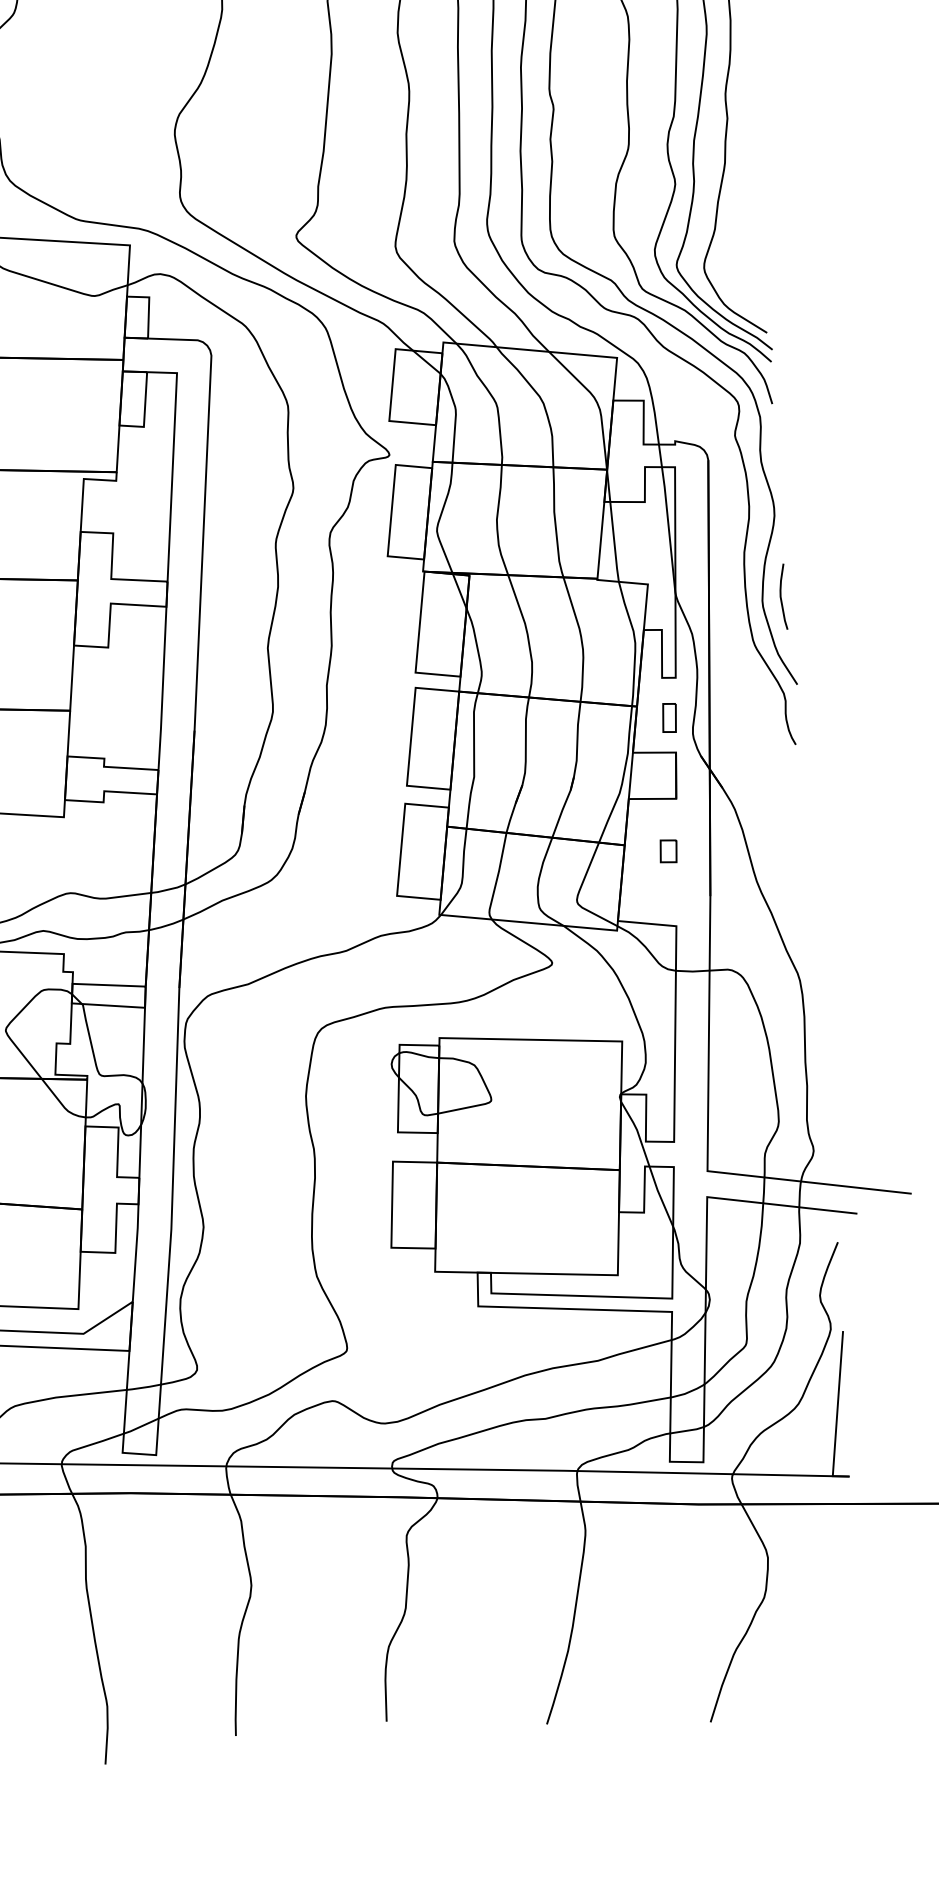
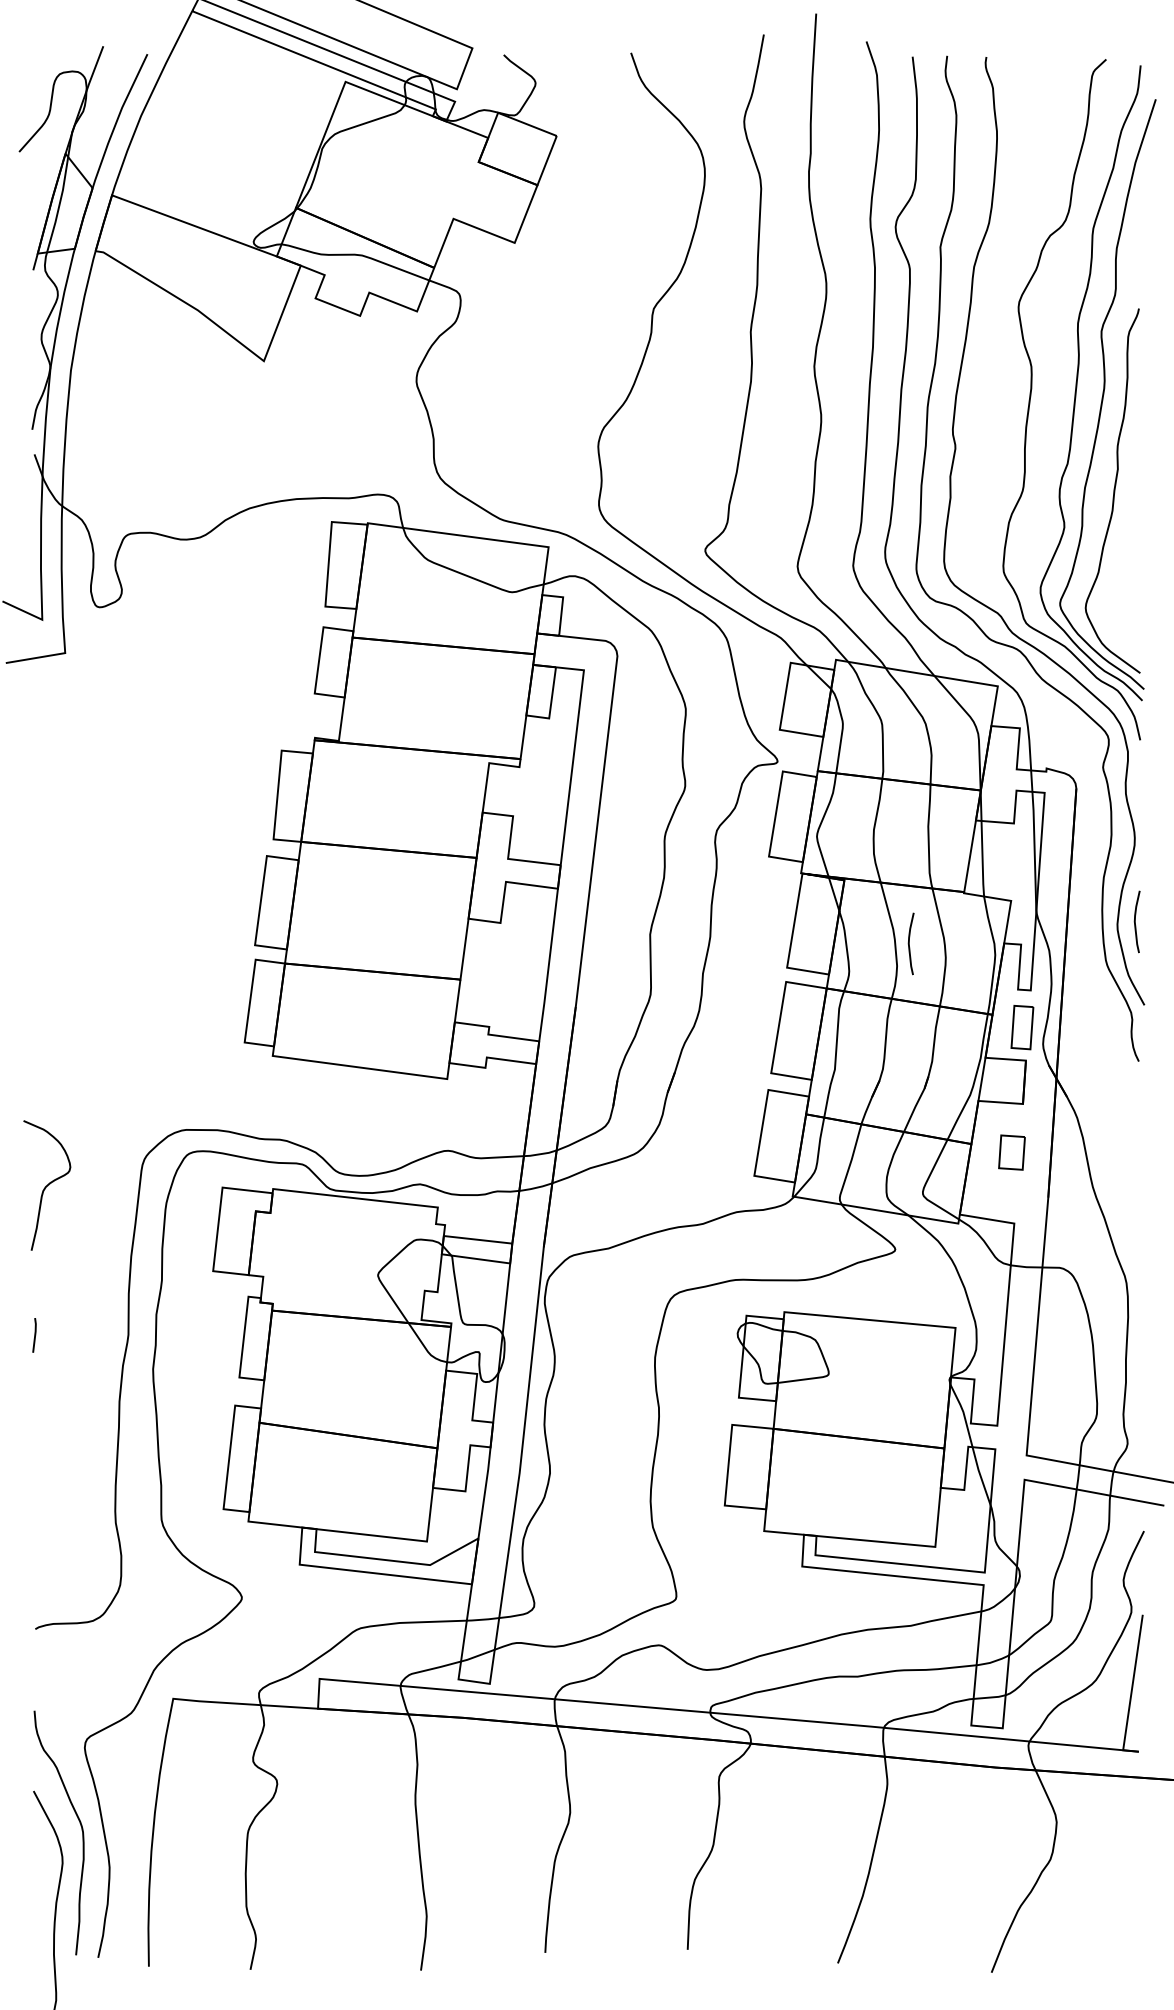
curve: (543, 637) -> (909, 943), added
part: (668, 717) -> (1021, 1027), size x1.6
part: (668, 851) -> (1012, 1152), size x1.6

